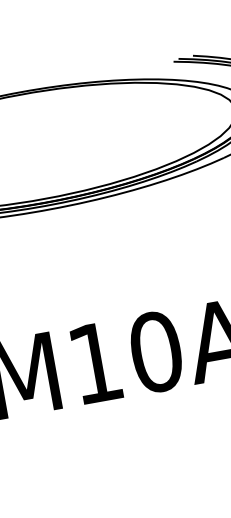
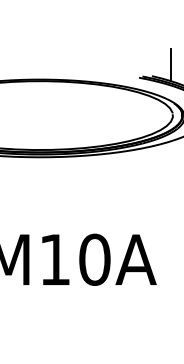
line: (218, 32) -> (170, 64), added

